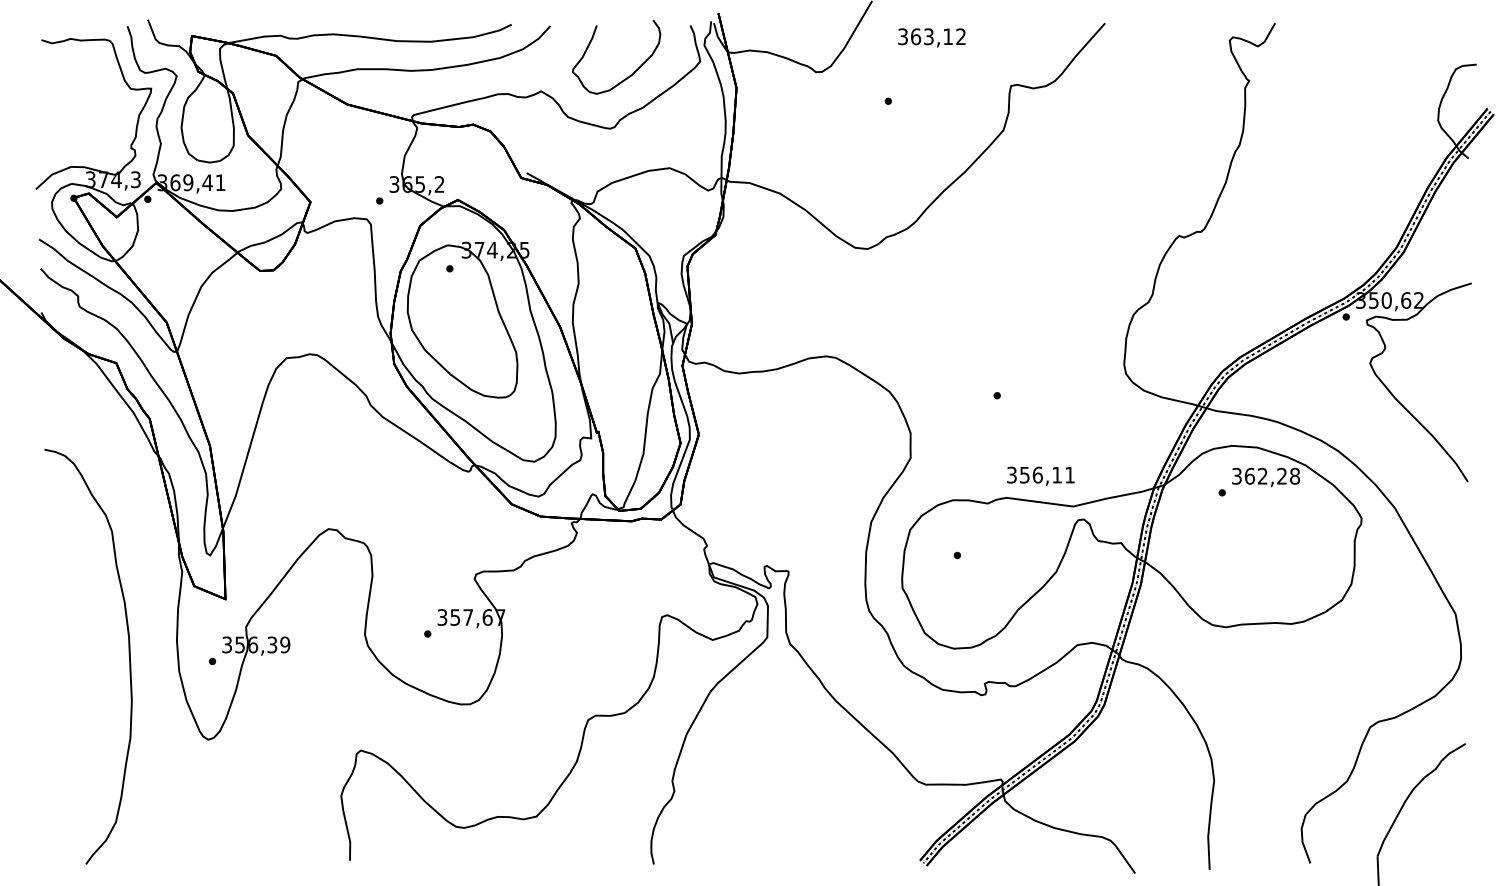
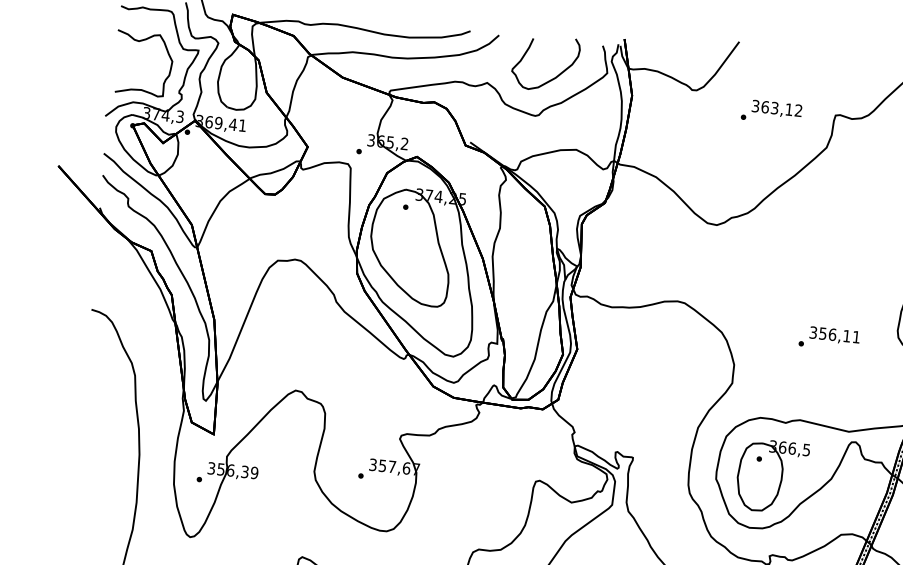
text: (931, 37) -> (776, 108), moved
curve: (71, 85) -> (139, 42), added
text: (1040, 475) -> (834, 335), moved
part: (976, 576) -> (771, 476), added

